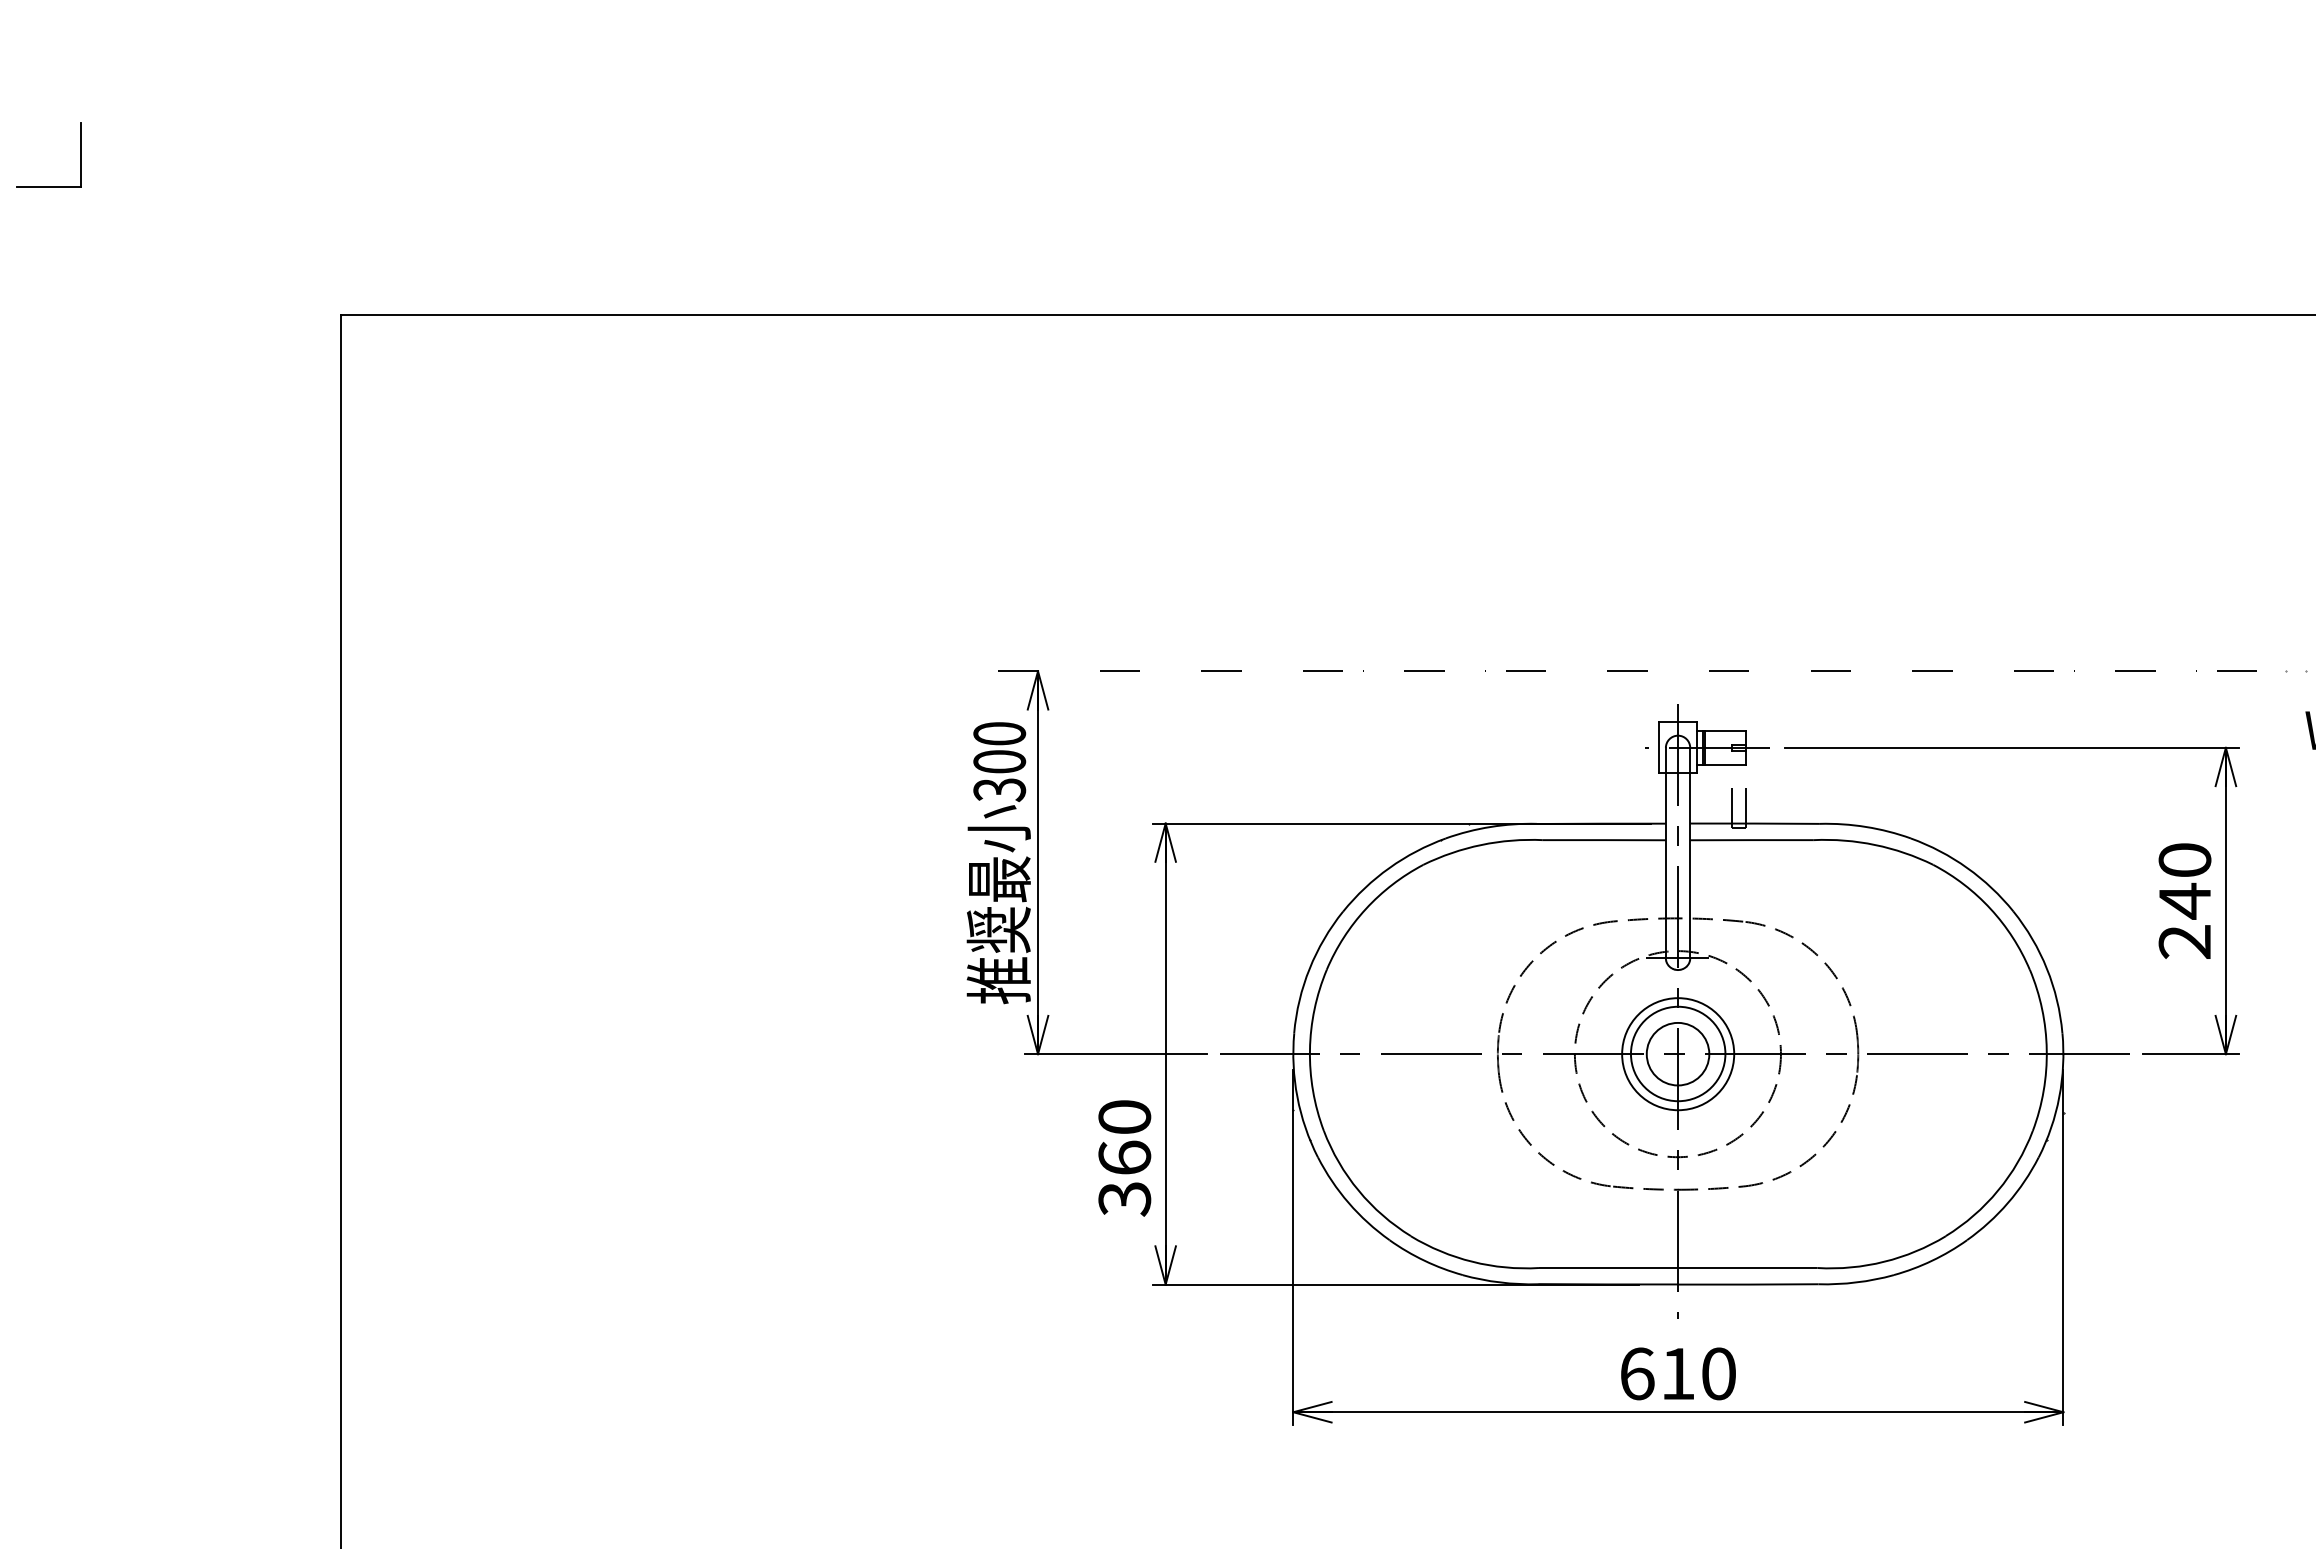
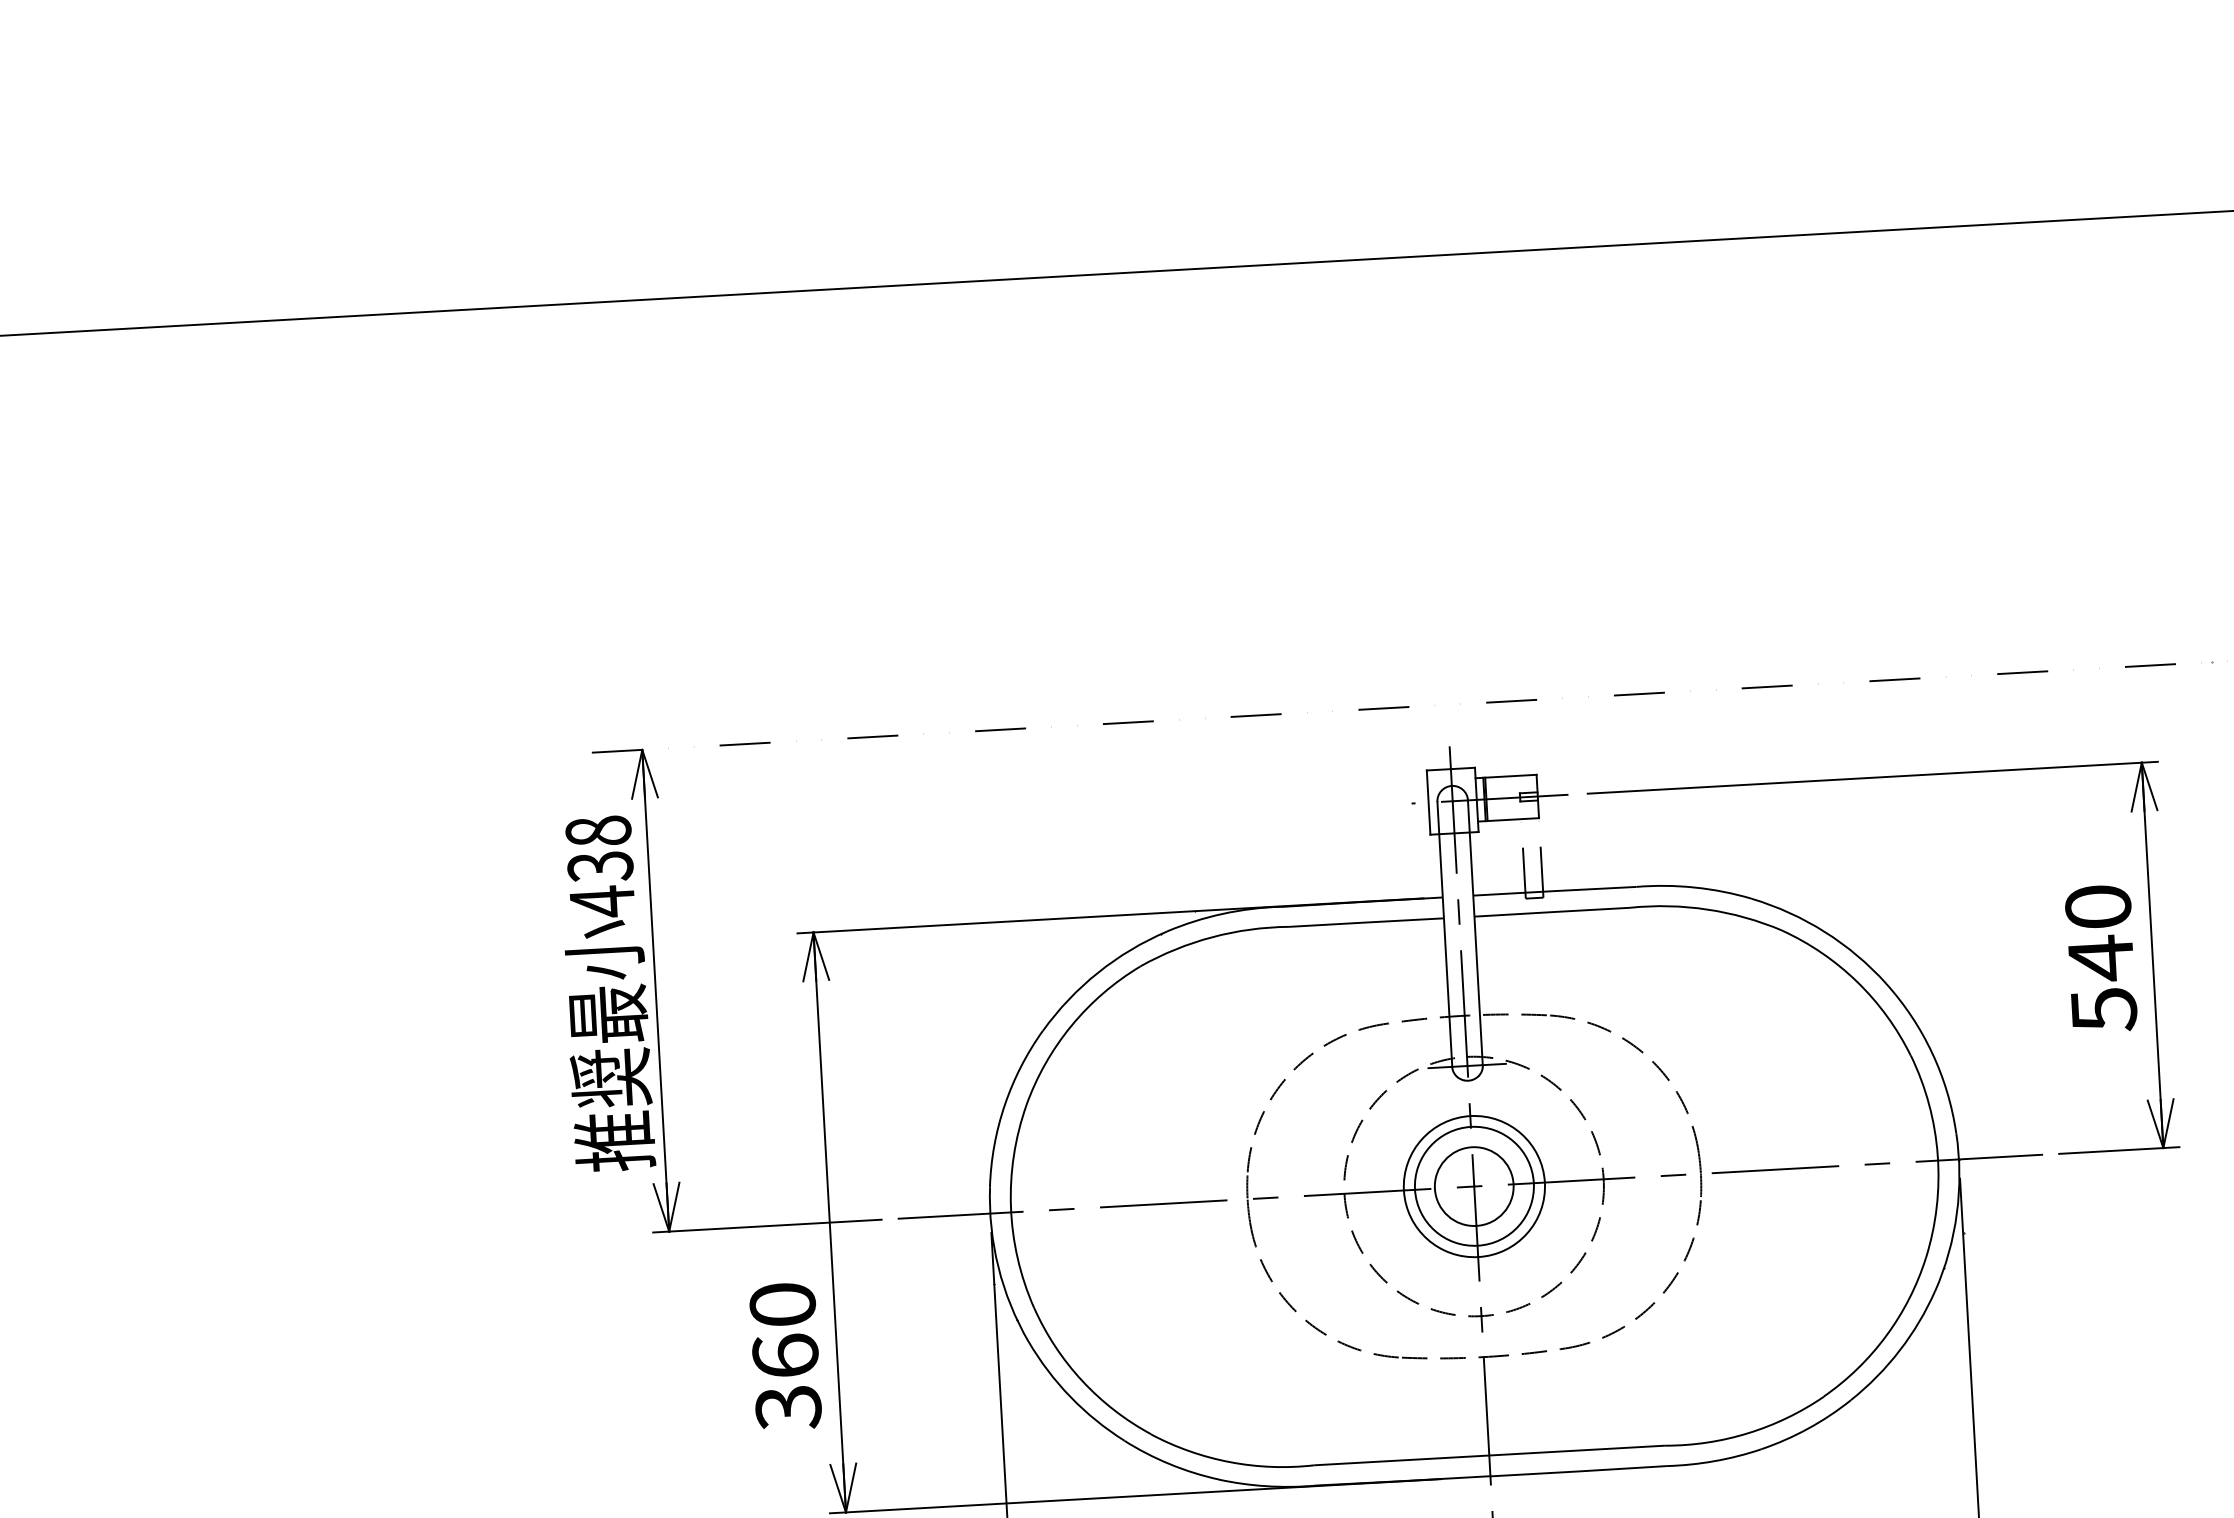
text: (999, 762) -> (600, 867), 300 -> 438
text: (2184, 942) -> (2103, 1010), 240 -> 540

